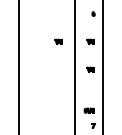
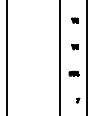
part: (58, 41) -> (44, 20), removed
part: (88, 110) -> (73, 73), moved

